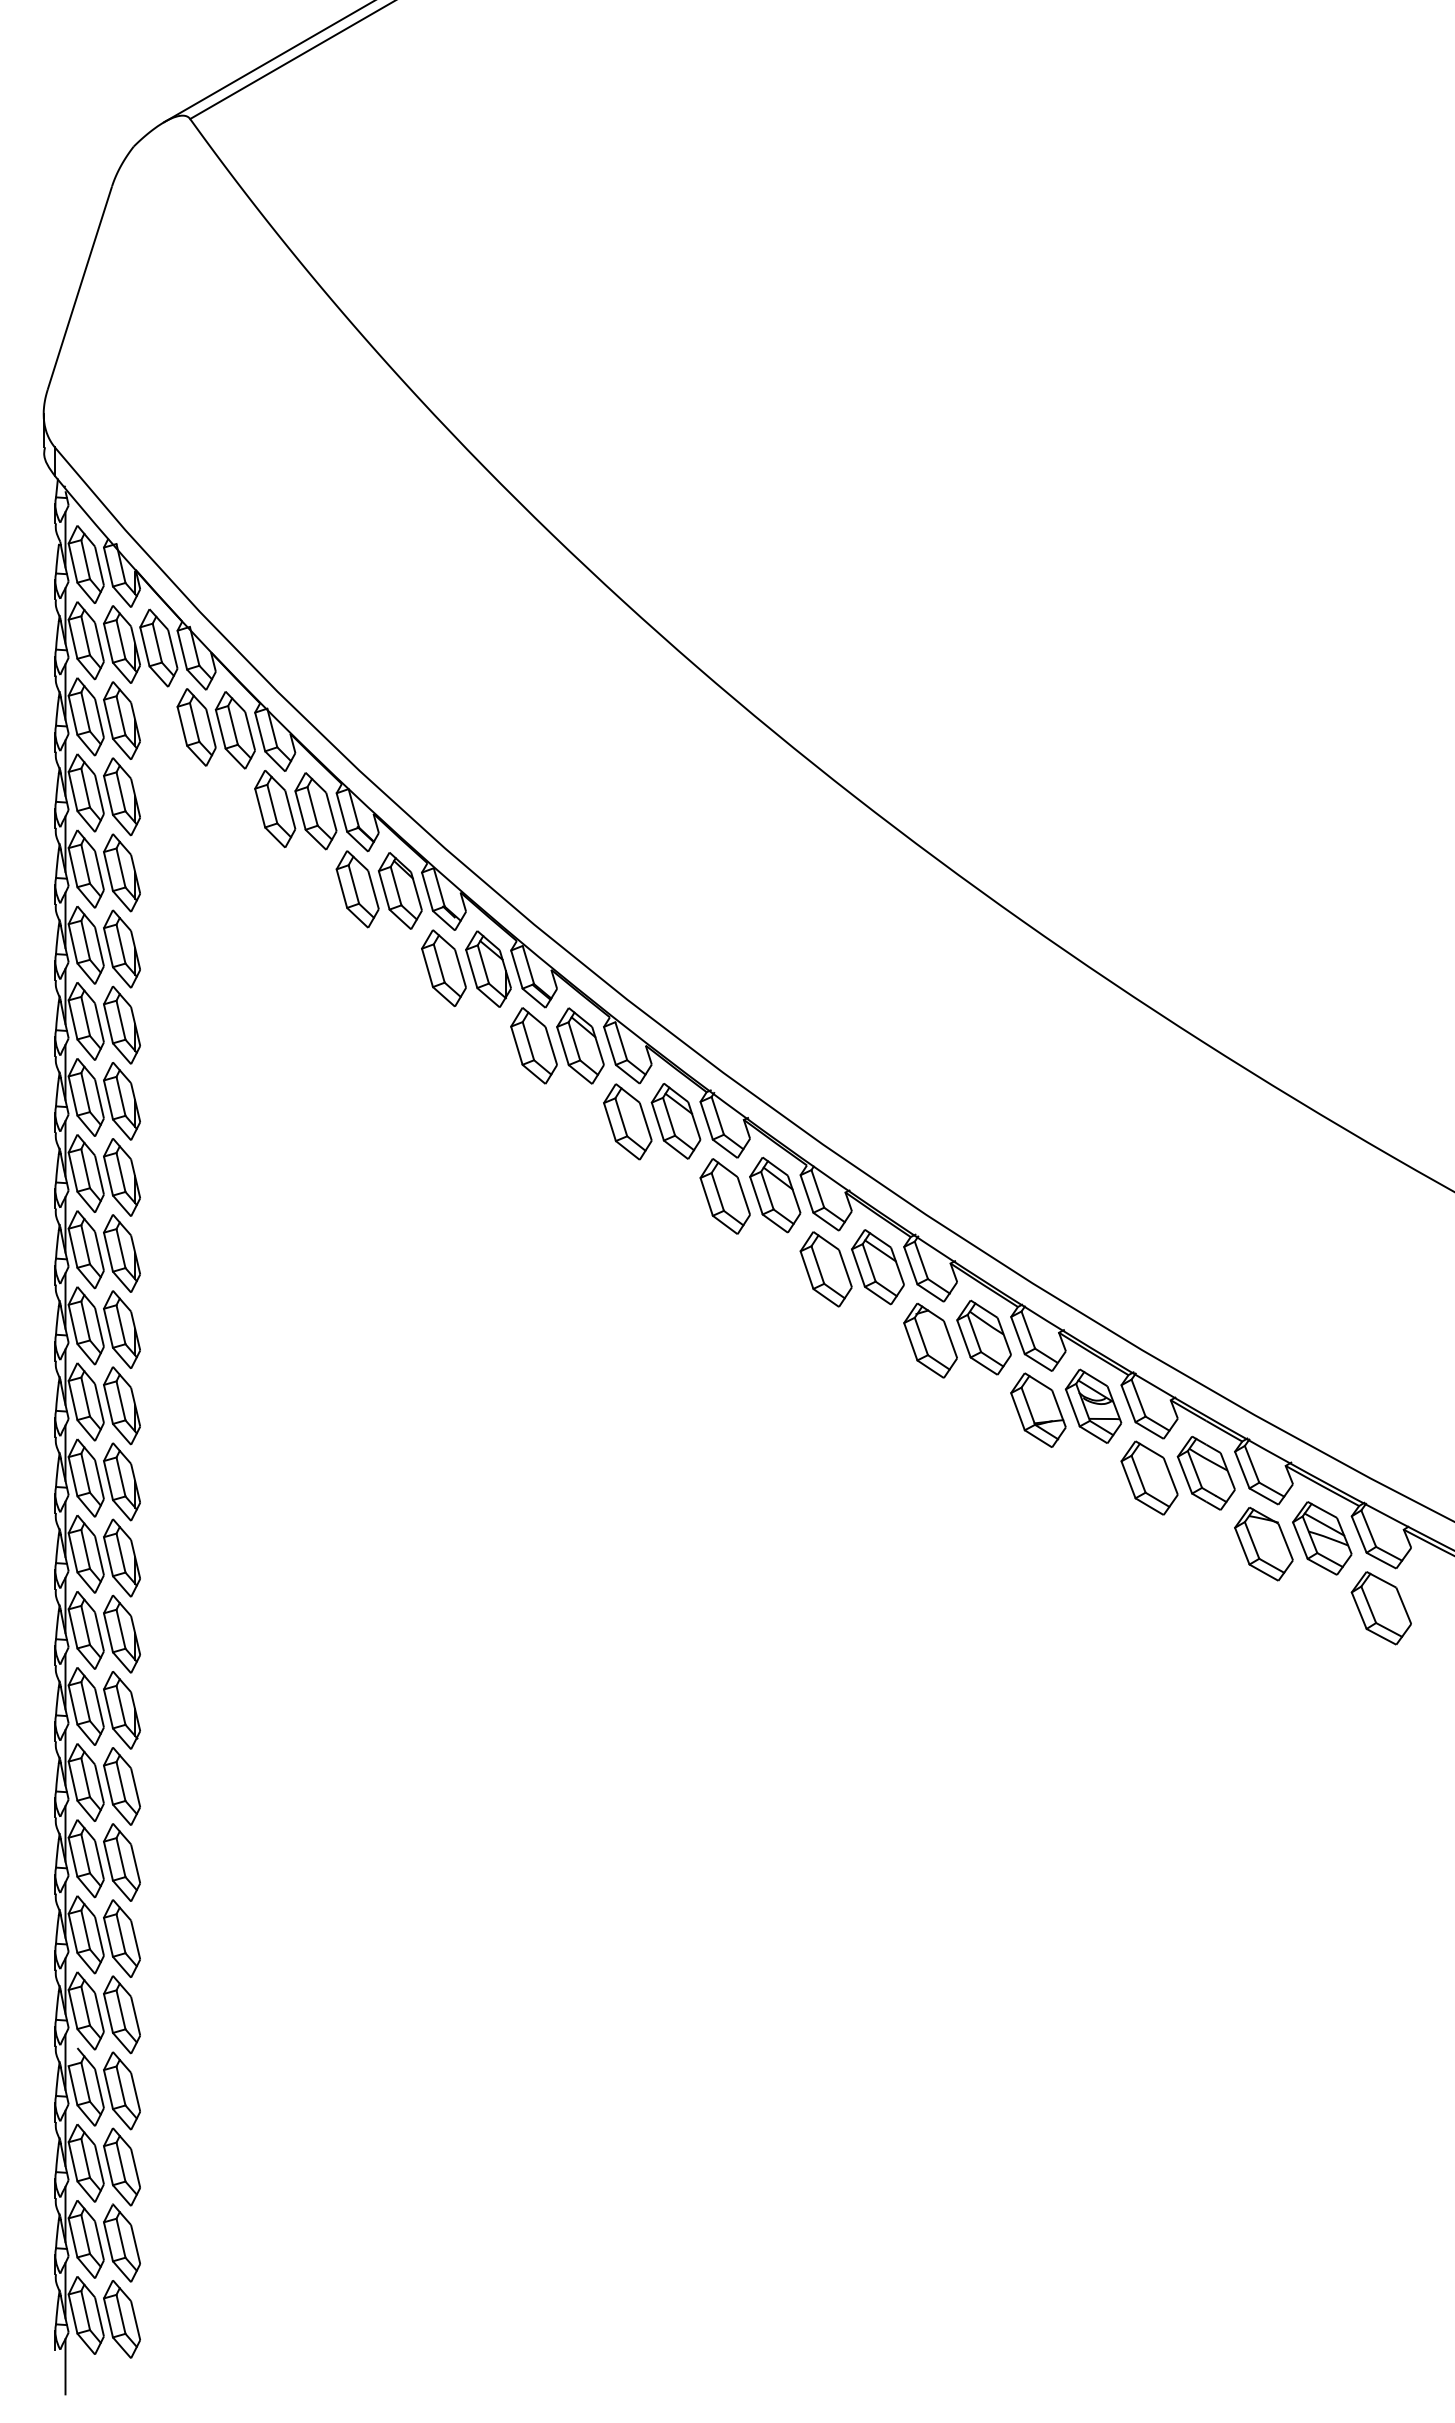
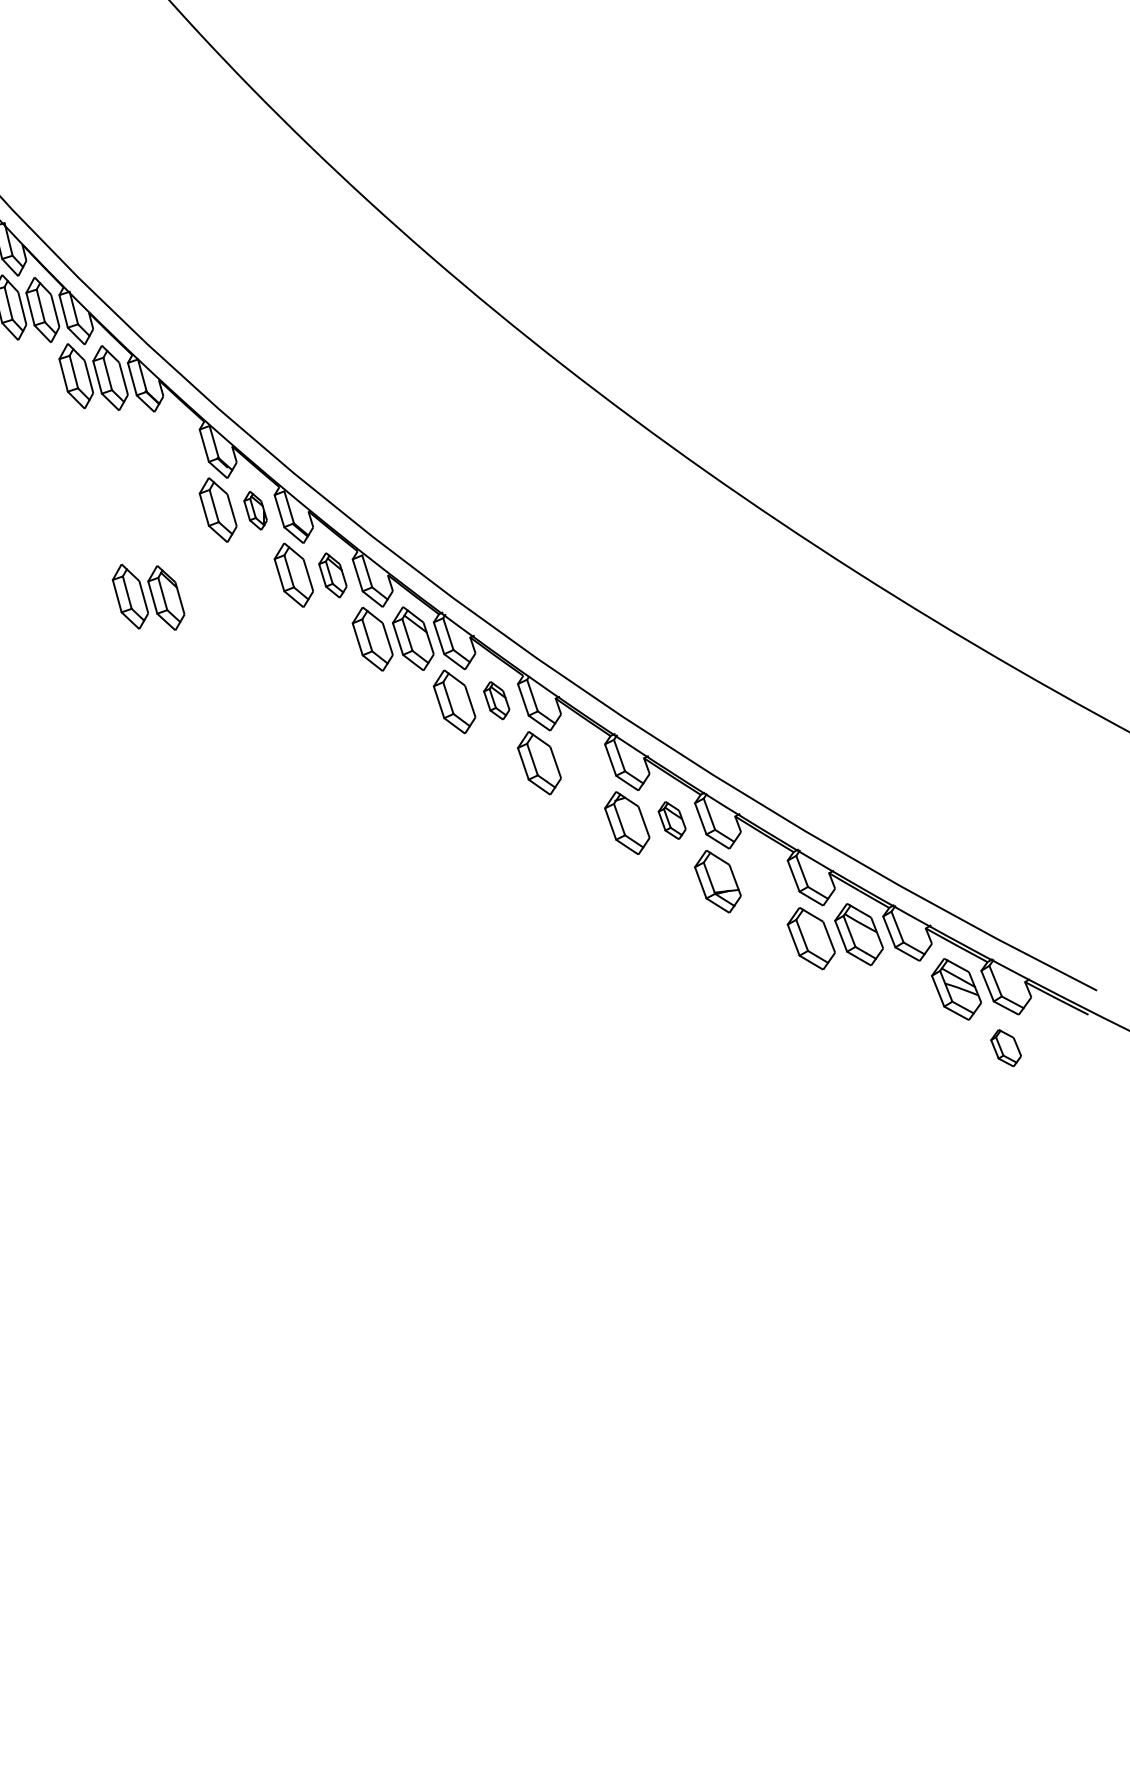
part: (378, 889) -> (148, 596), moved
part: (488, 968) -> (255, 510), size x0.6
part: (580, 1045) -> (332, 574), size x0.7
part: (775, 1194) -> (496, 700), size x0.6
part: (877, 1267) -> (582, 761), removed
part: (983, 1337) -> (671, 820), size x0.6
part: (1093, 1405) -> (764, 877), removed
part: (1263, 1544) -> (907, 994), removed
part: (1380, 1608) -> (1005, 1048), size x0.6

